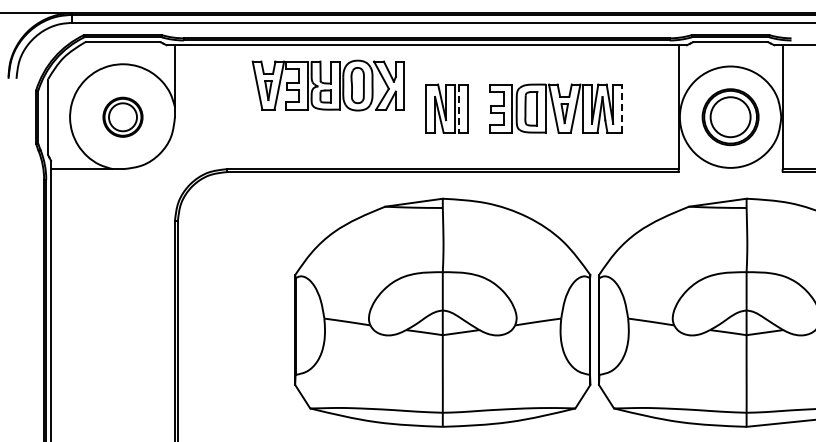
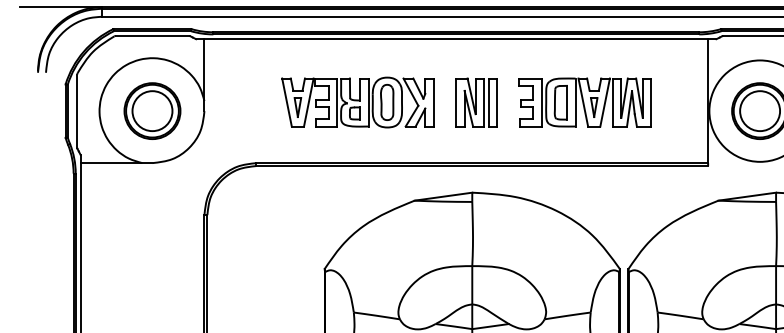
part: (327, 85) -> (356, 102), moved
line: (459, 108) -> (488, 102), dashed -> solid
line: (621, 108) -> (650, 102), dashed -> solid
part: (122, 117) -> (151, 111), size x1.43

